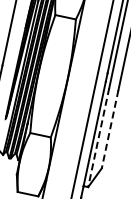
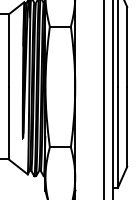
line: (110, 128) -> (127, 126), dashed -> solid
line: (98, 137) -> (117, 137), dashed -> solid

